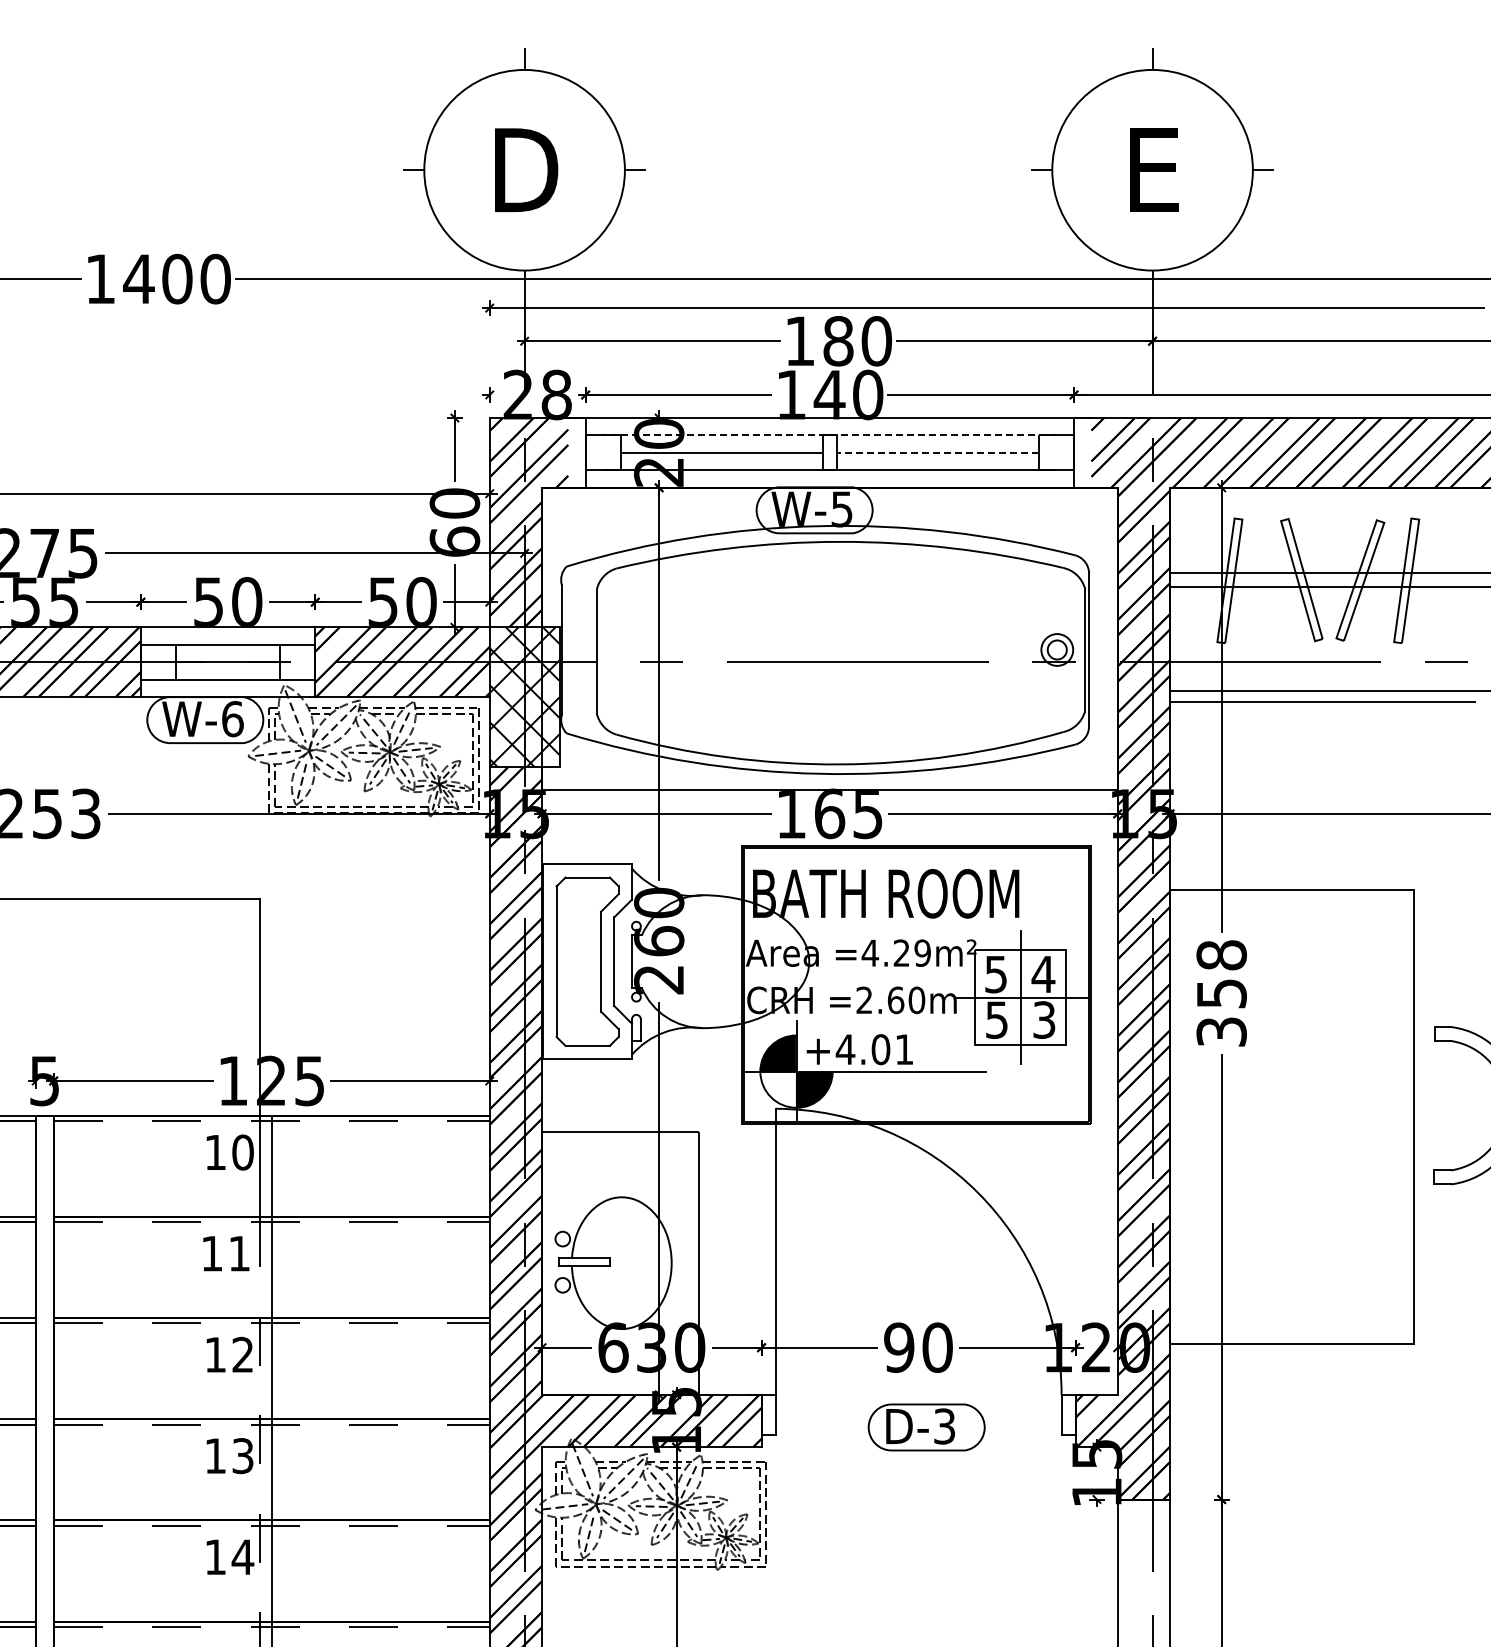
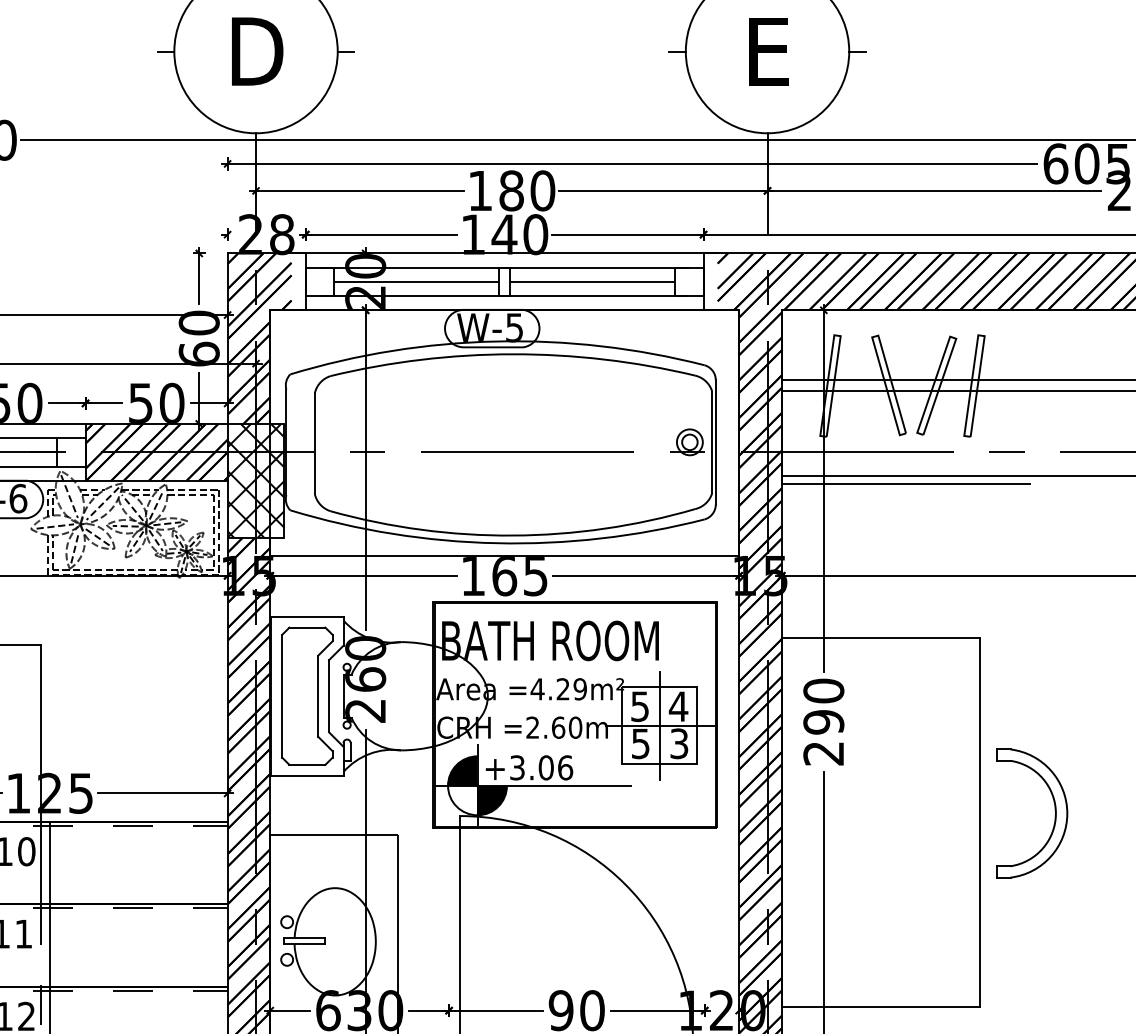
line: (829, 435) -> (504, 267), dashed -> solid
line: (937, 452) -> (592, 281), dashed -> solid
text: (1221, 993) -> (823, 722), 358 -> 290
text: (874, 1049) -> (541, 767), +4.01 -> +3.06

